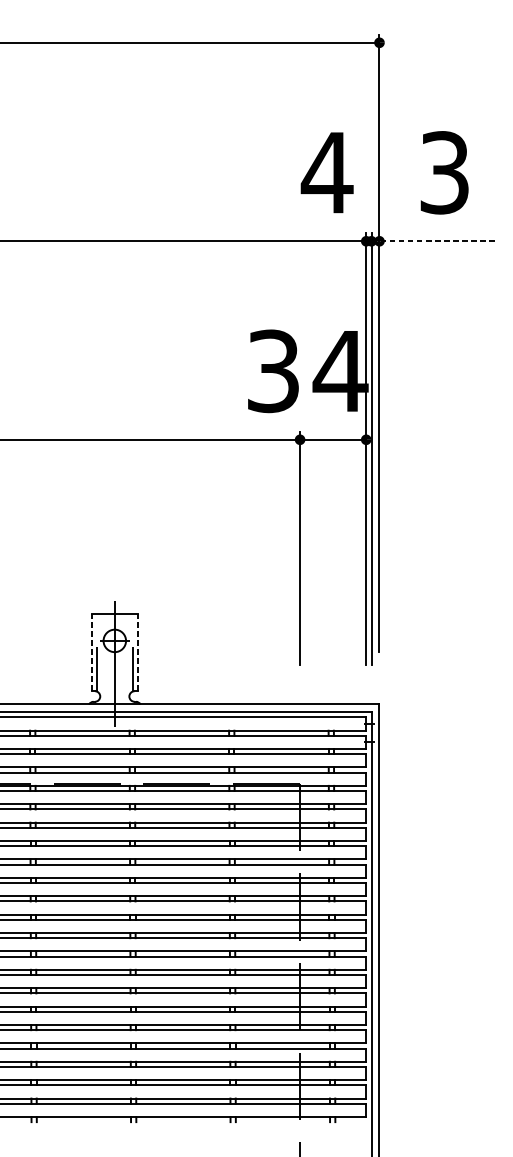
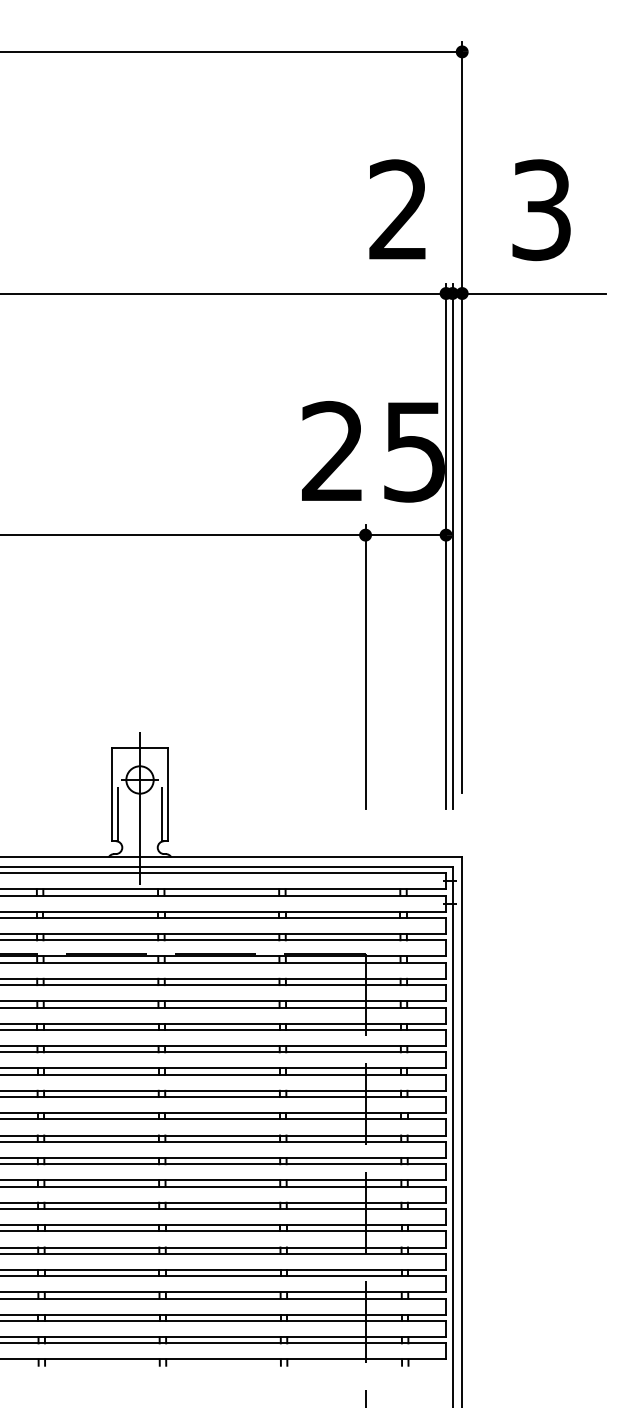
text: (327, 172) -> (398, 209), 4 -> 2
line: (434, 241) -> (529, 293), dashed -> solid
text: (308, 371) -> (375, 451), 34 -> 25
line: (91, 652) -> (111, 794), dashed -> solid
line: (138, 652) -> (168, 794), dashed -> solid

